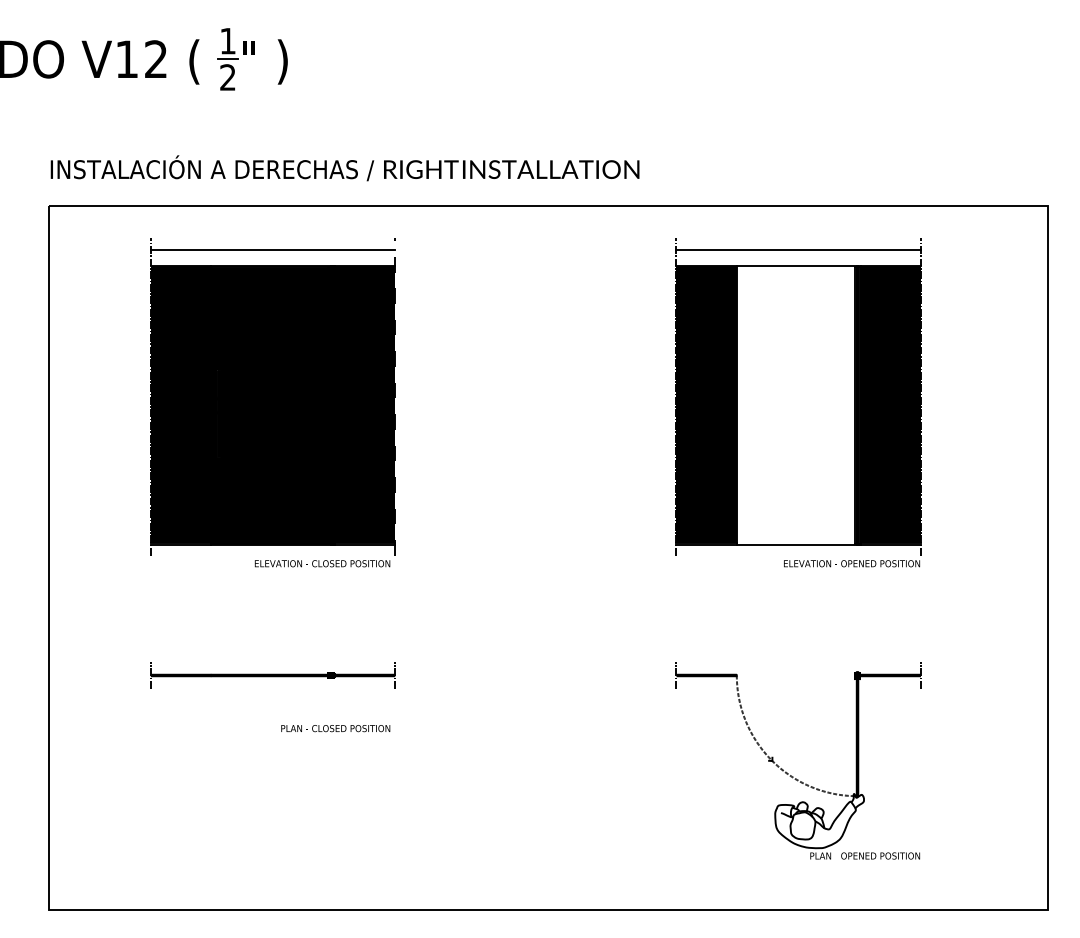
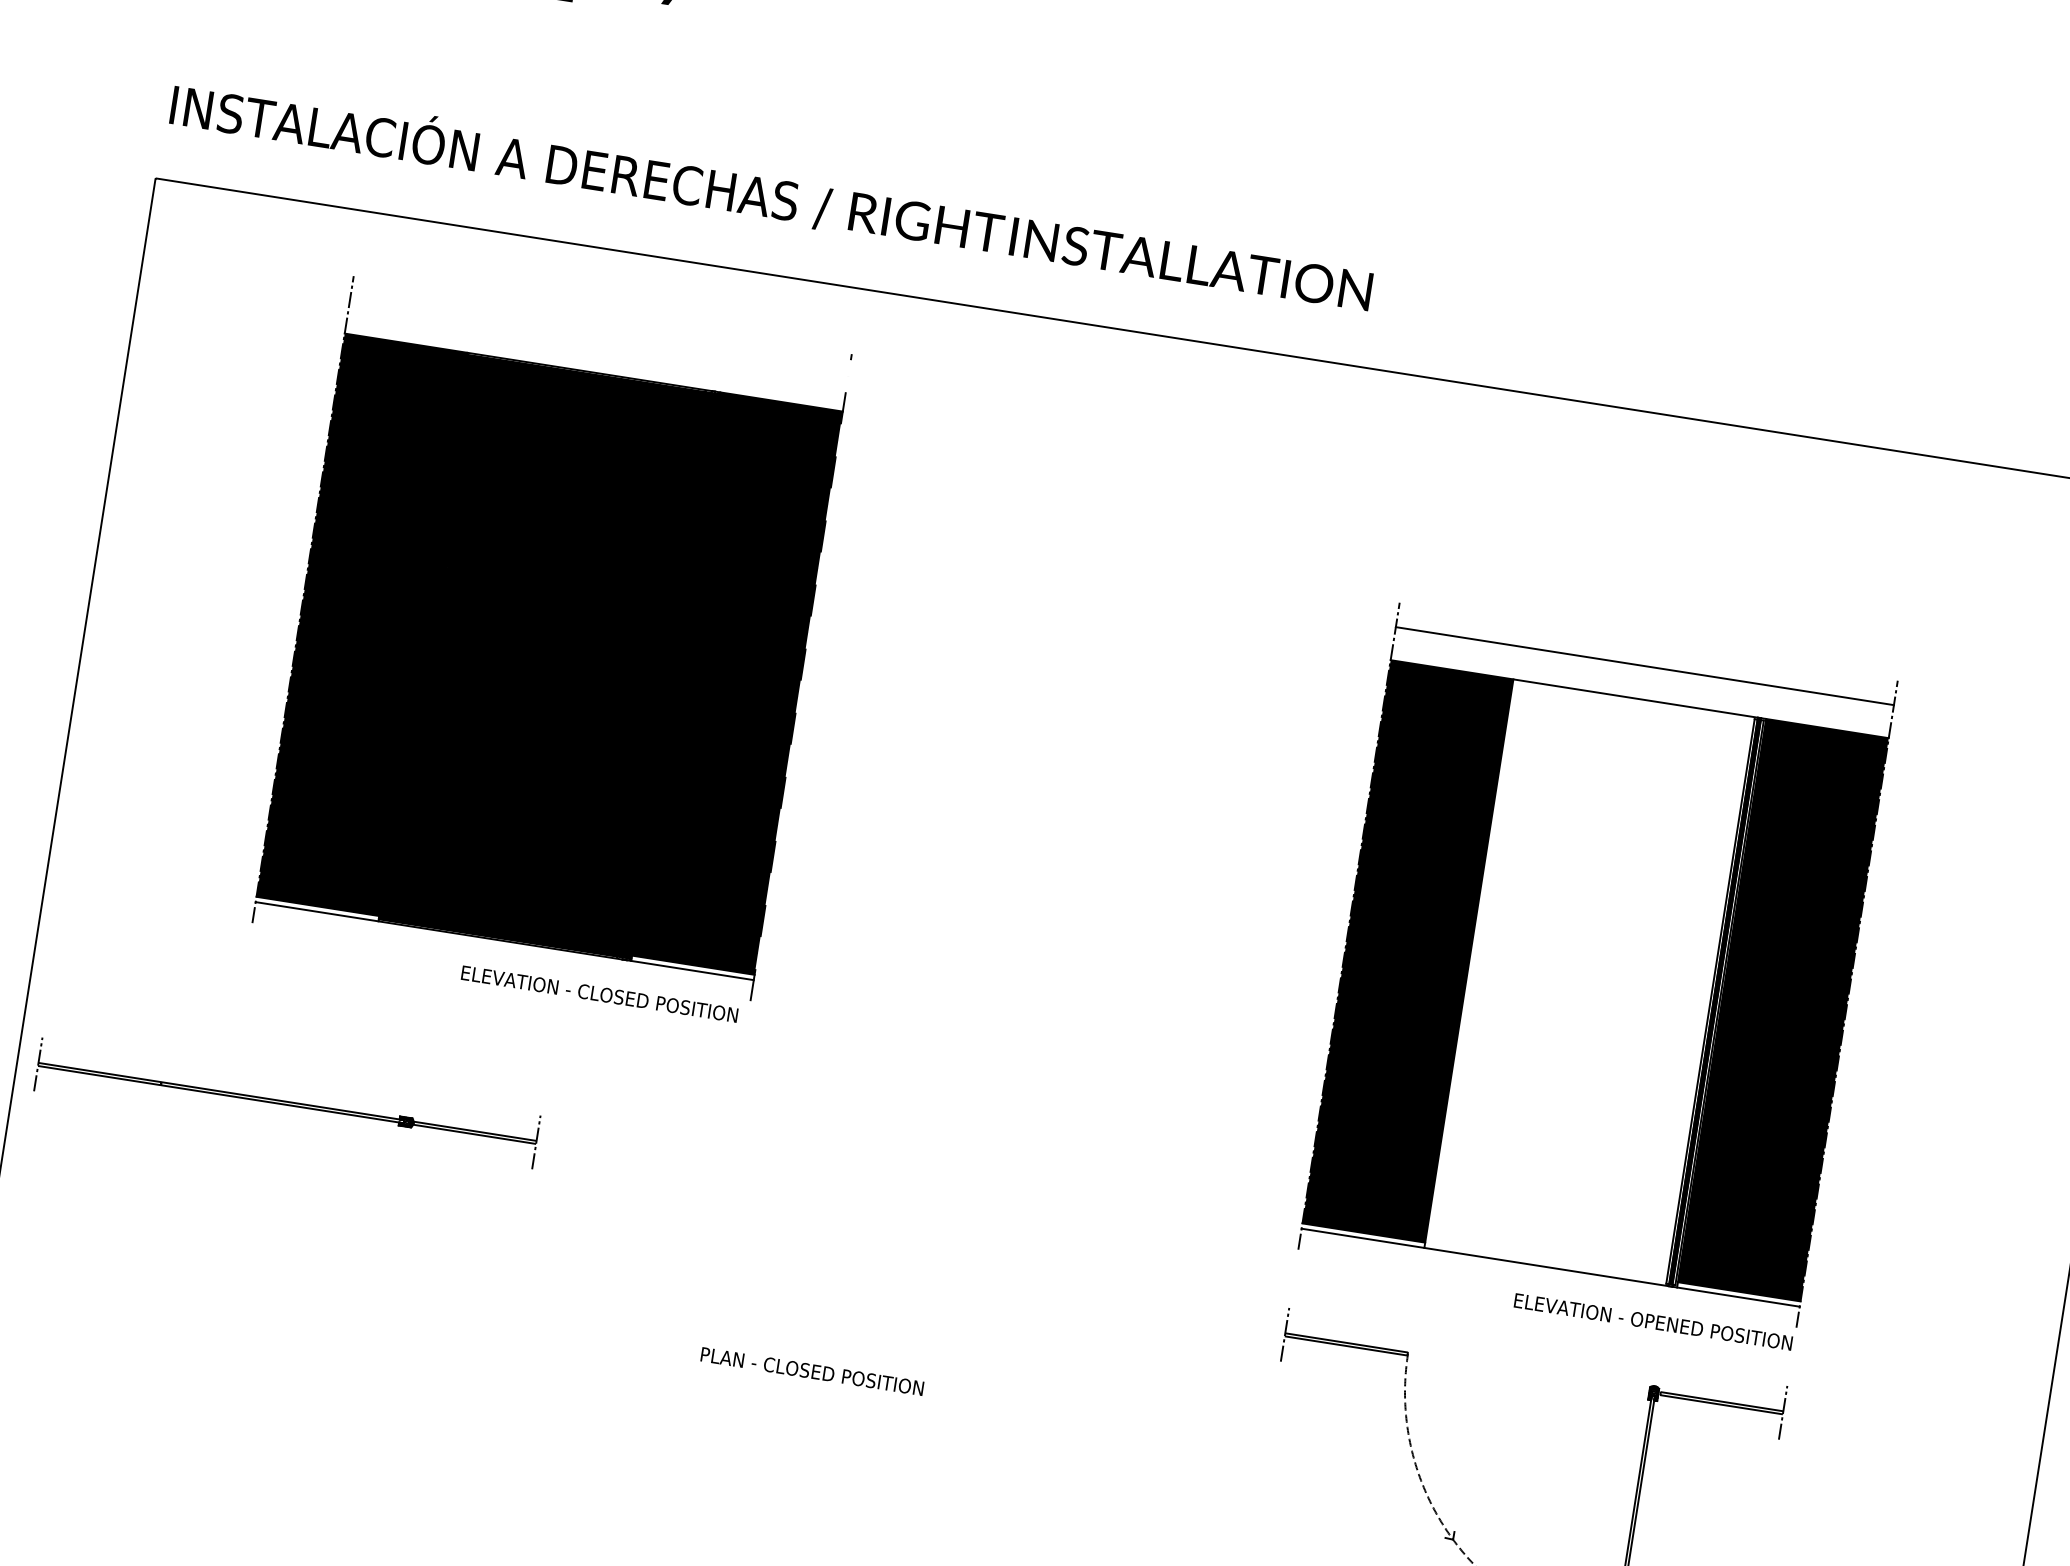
line: (272, 250) -> (597, 340), removed
part: (798, 402) -> (1595, 976), moved
part: (272, 675) -> (286, 1103), moved
text: (335, 728) -> (811, 1371), moved

